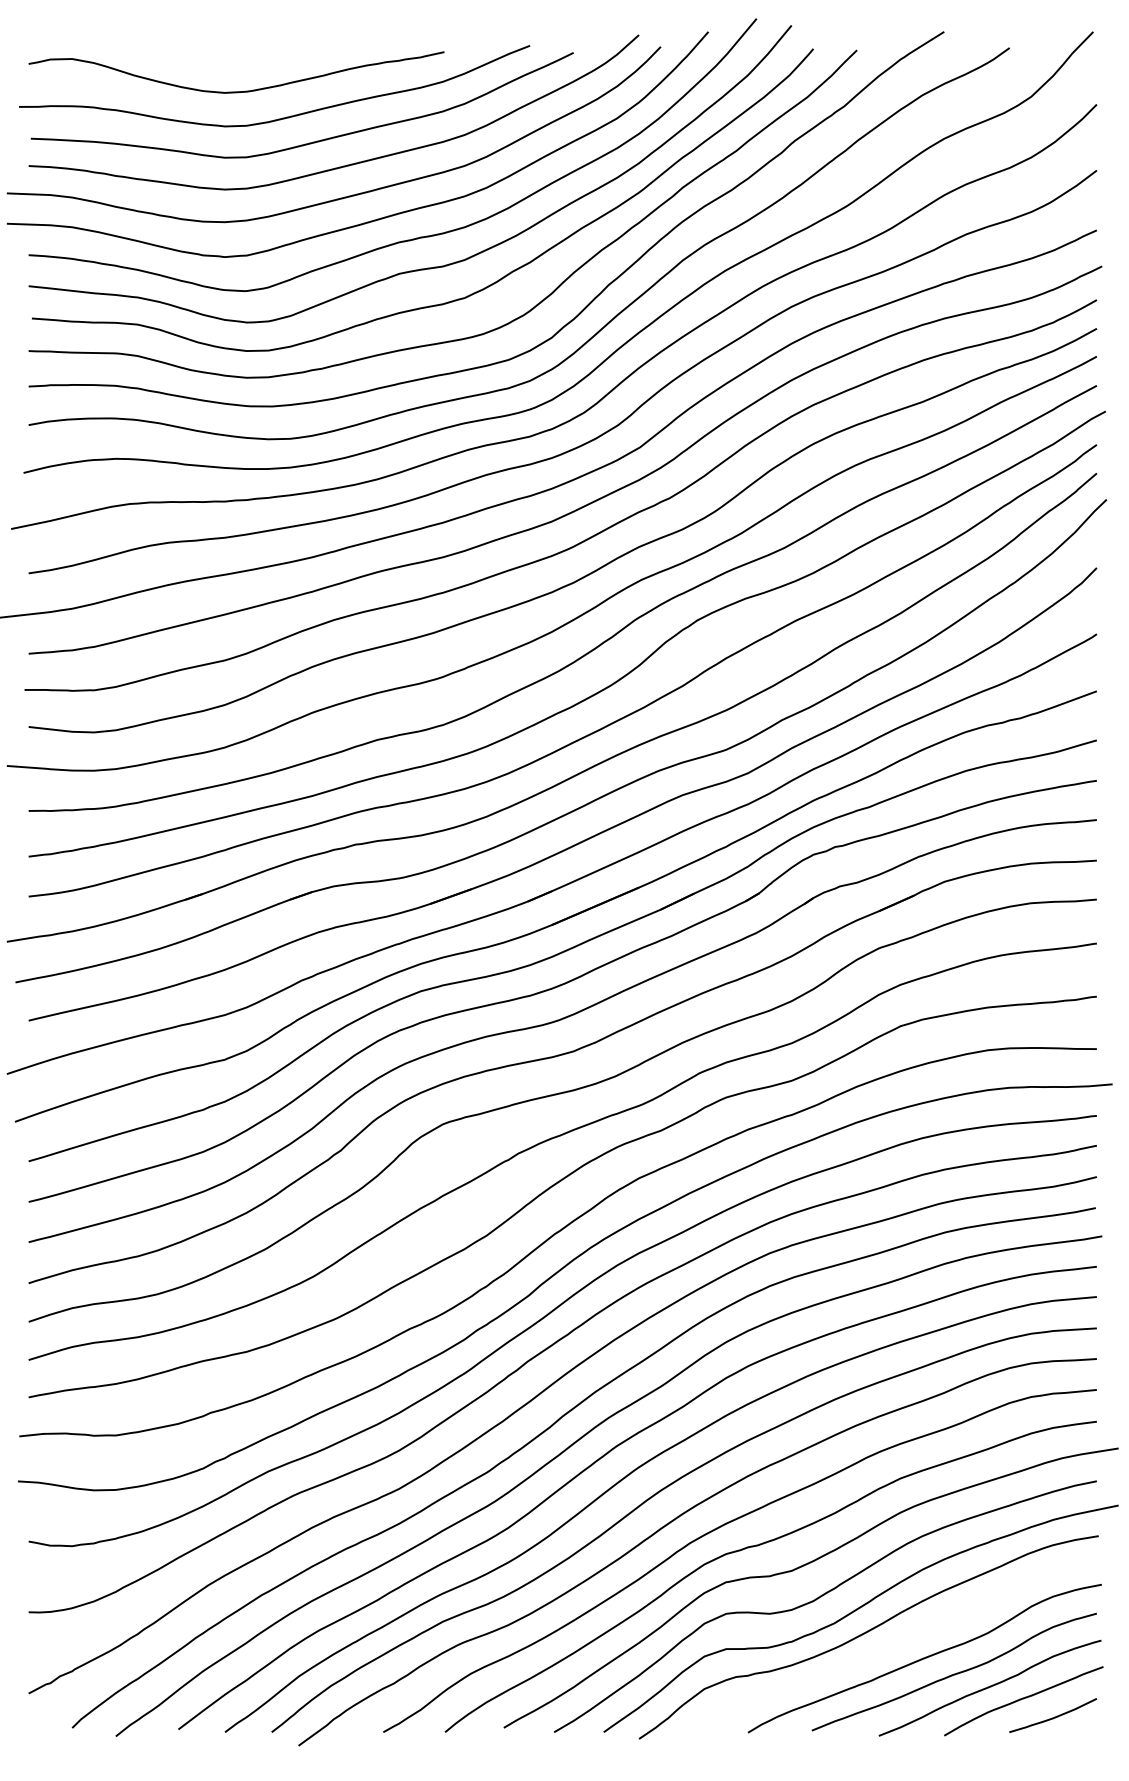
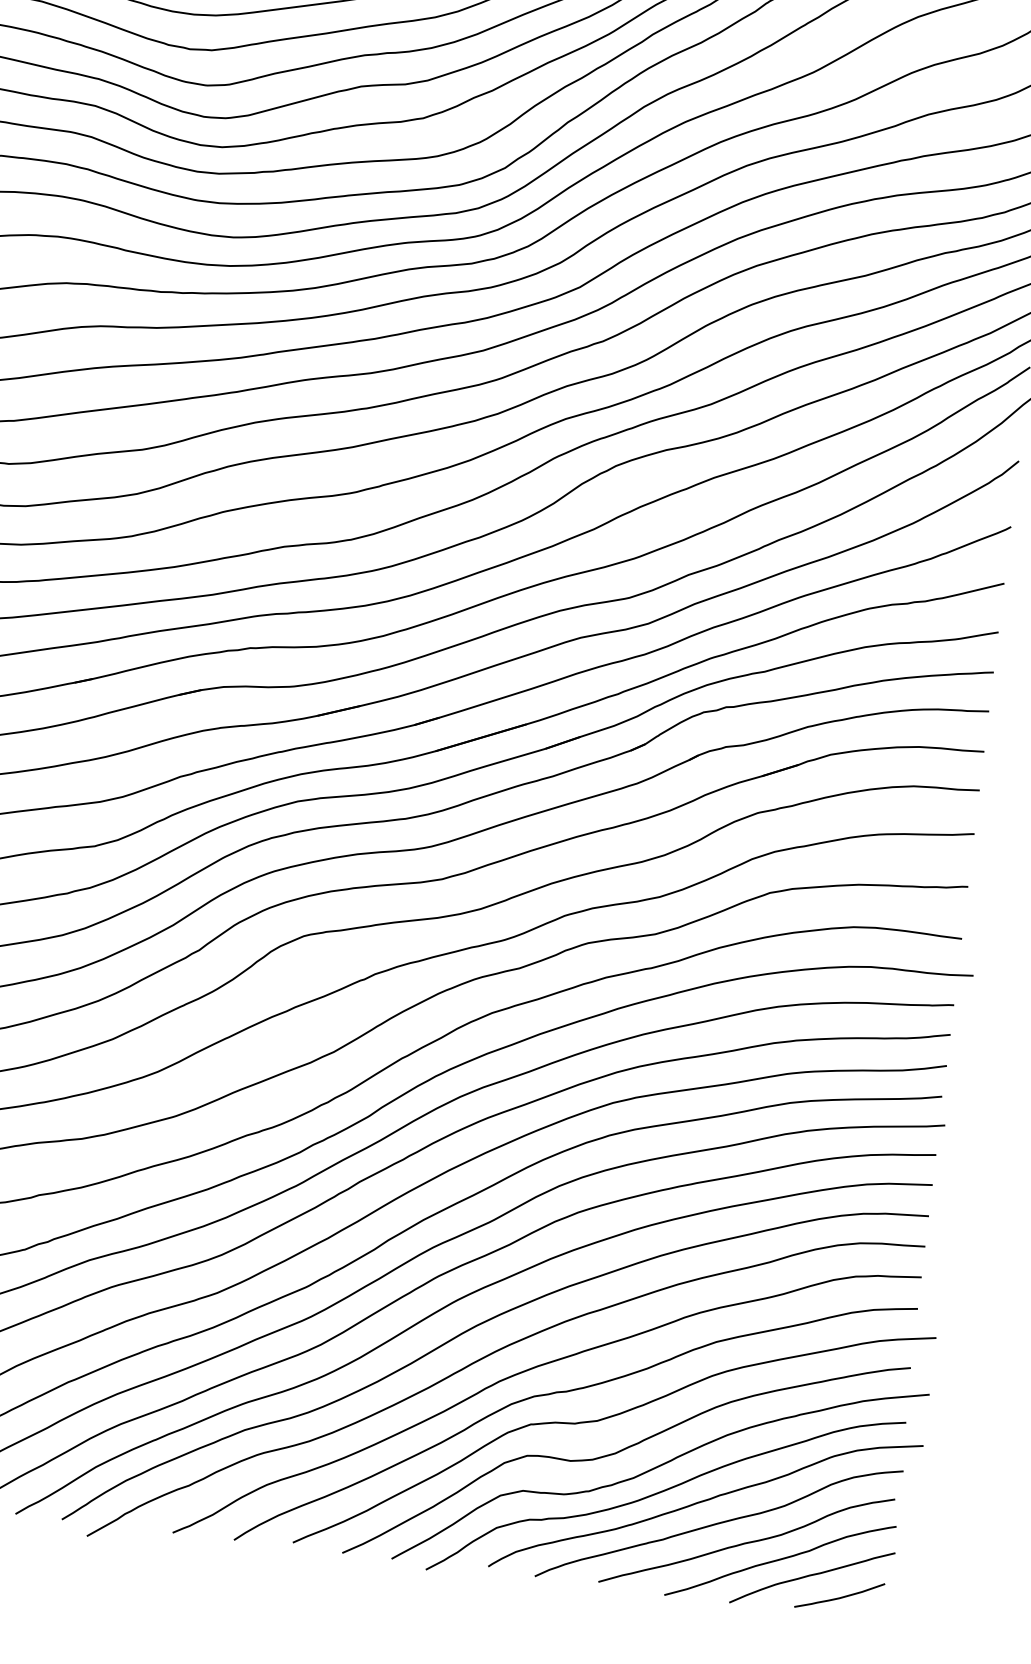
curve: (908, 1638) -> (705, 1501), added

